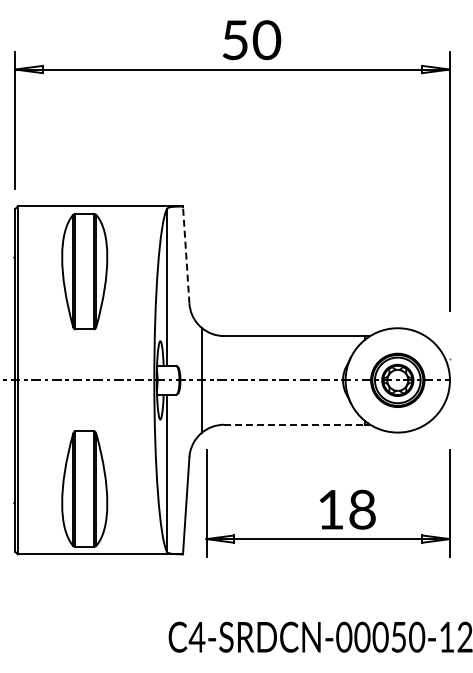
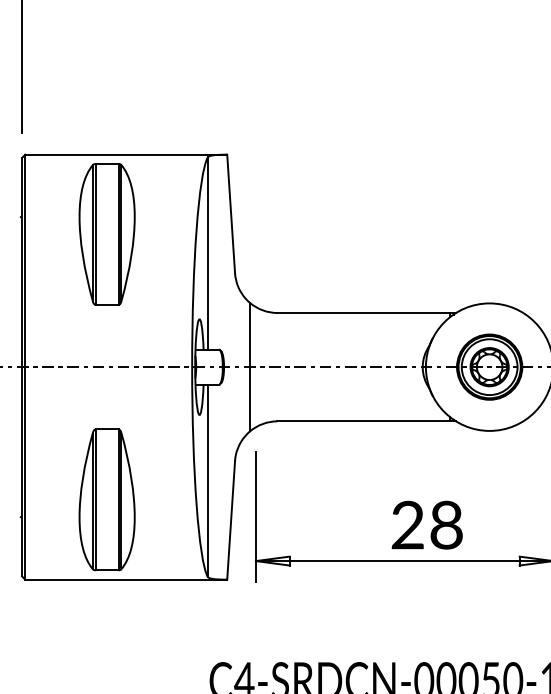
line: (186, 255) -> (231, 214), dashed -> solid
line: (294, 424) -> (363, 421), dashed -> solid
text: (330, 509) -> (407, 524), 18 -> 28

